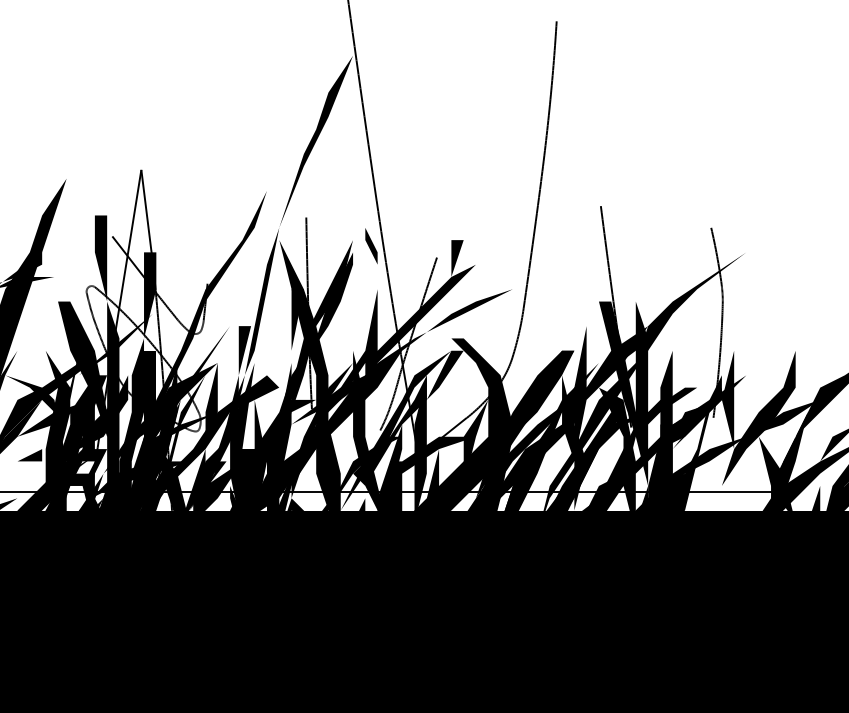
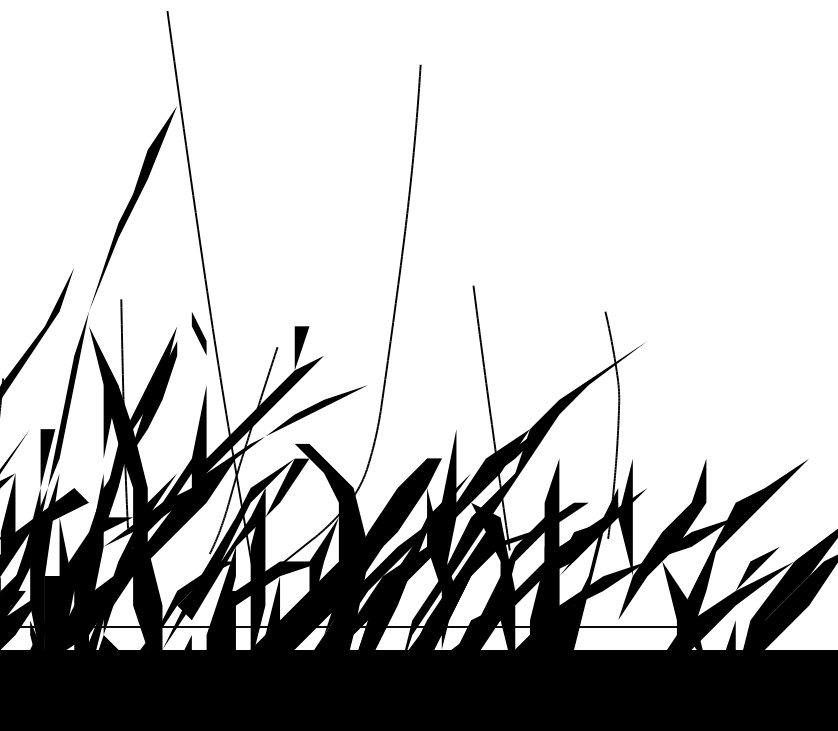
fill: (623, 381) -> (500, 495), removed
fill: (371, 442) -> (199, 568), removed

